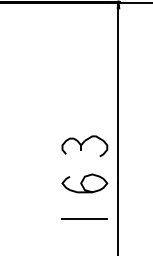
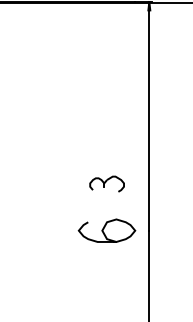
part: (84, 146) -> (106, 184), size x0.6
line: (84, 219) -> (106, 276), removed

